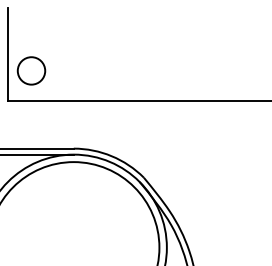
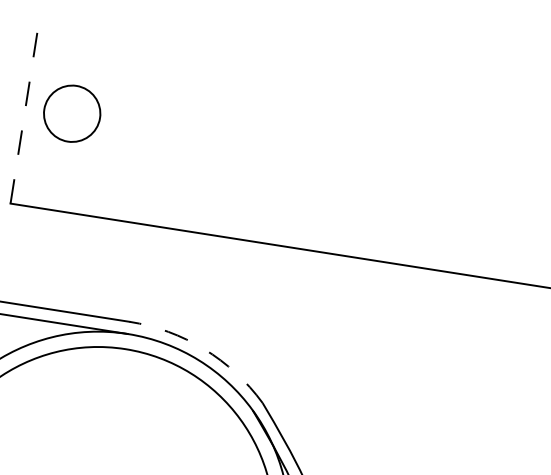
line: (7, 54) -> (24, 109), solid -> dashed
circle: (31, 70) -> (72, 112), moved
arc: (111, 156) -> (203, 349), solid -> dashed

